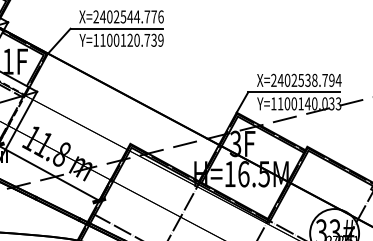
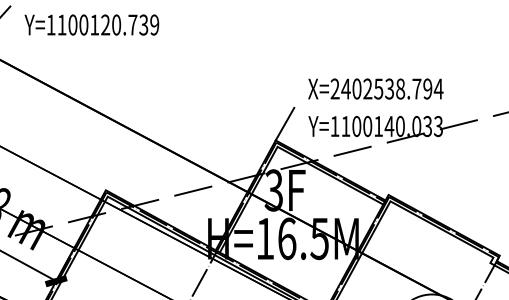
line: (116, 28) -> (83, 6), removed
line: (294, 92) -> (368, 108), removed

